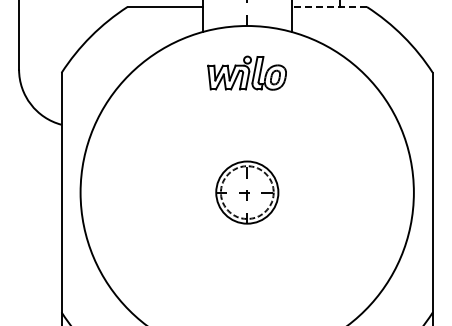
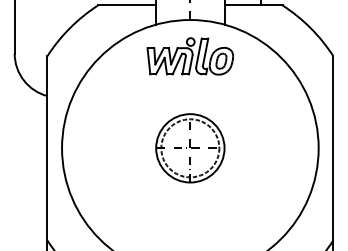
line: (329, 6) -> (253, 5), dashed -> solid
part: (246, 72) -> (189, 55), size x1.43
part: (247, 192) -> (190, 148), size x1.43

